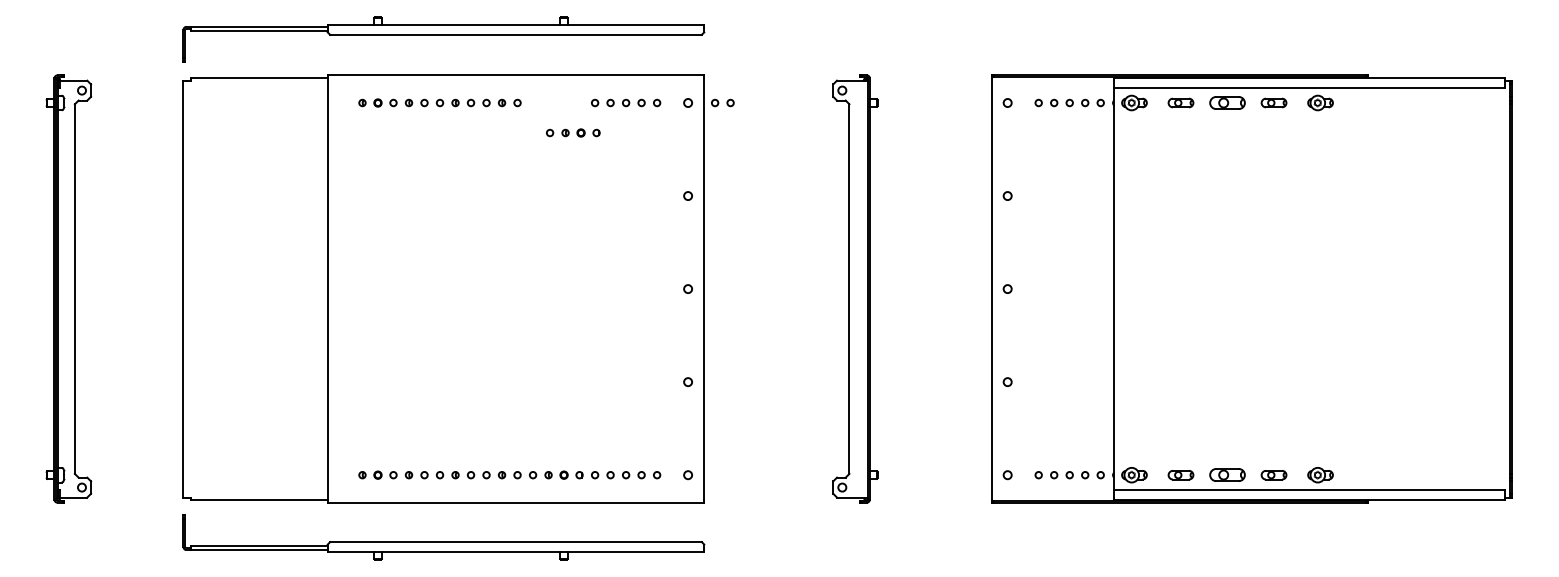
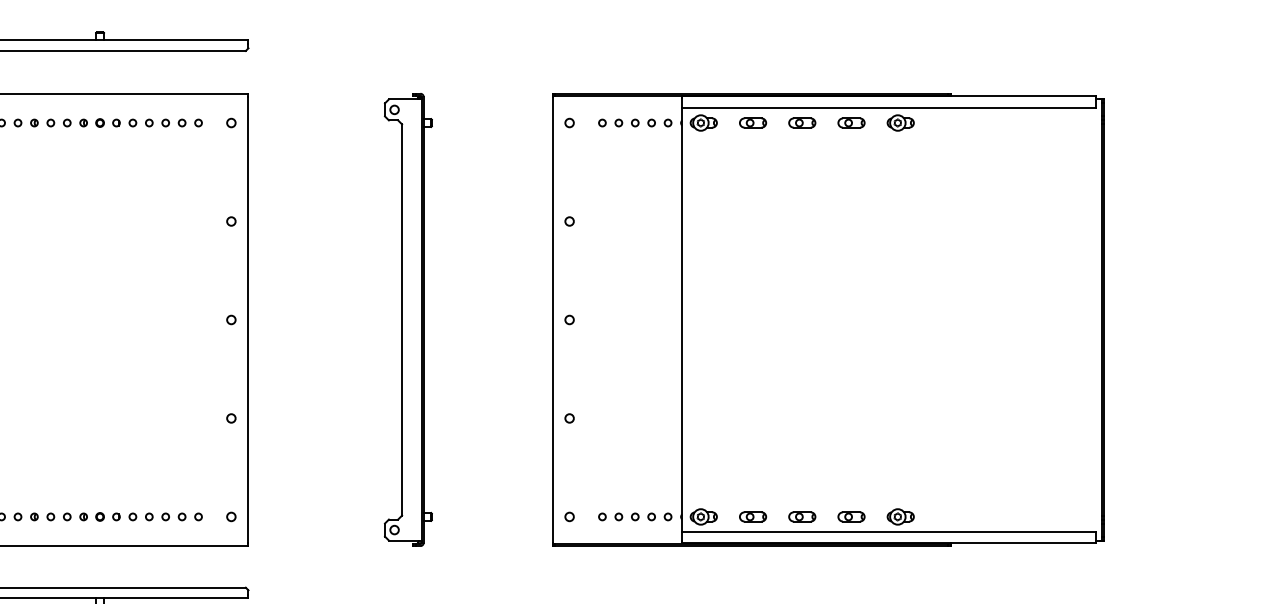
part: (722, 102) -> (267, 122), removed
part: (1227, 102) -> (802, 122), size x0.71
part: (573, 132) -> (92, 122), moved
part: (1227, 475) -> (802, 517), size x0.71

